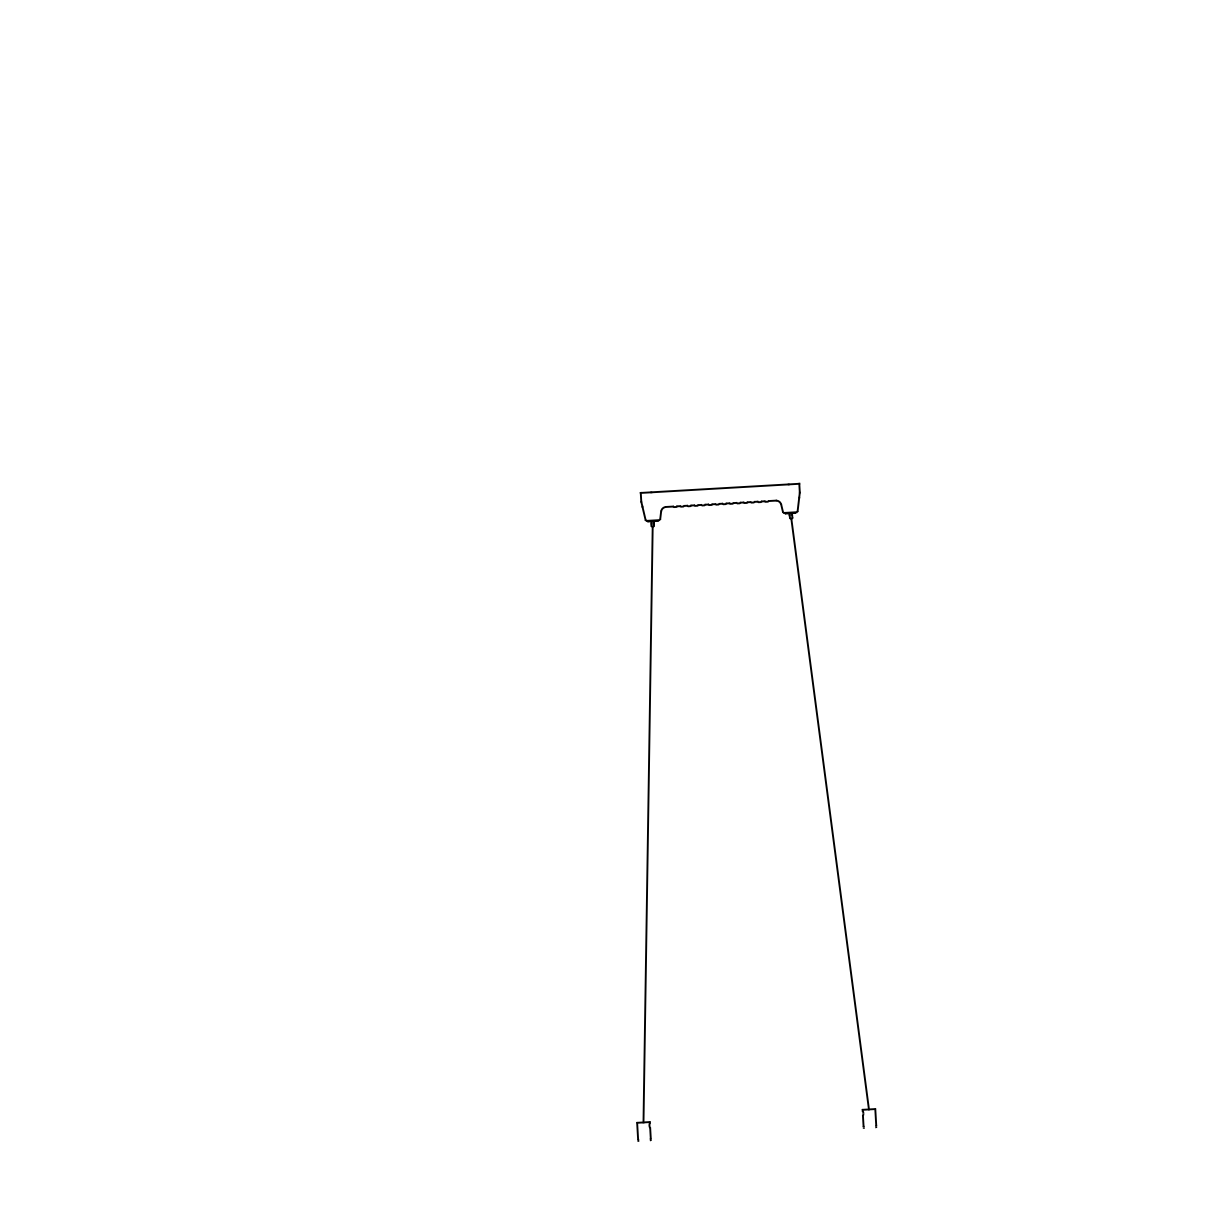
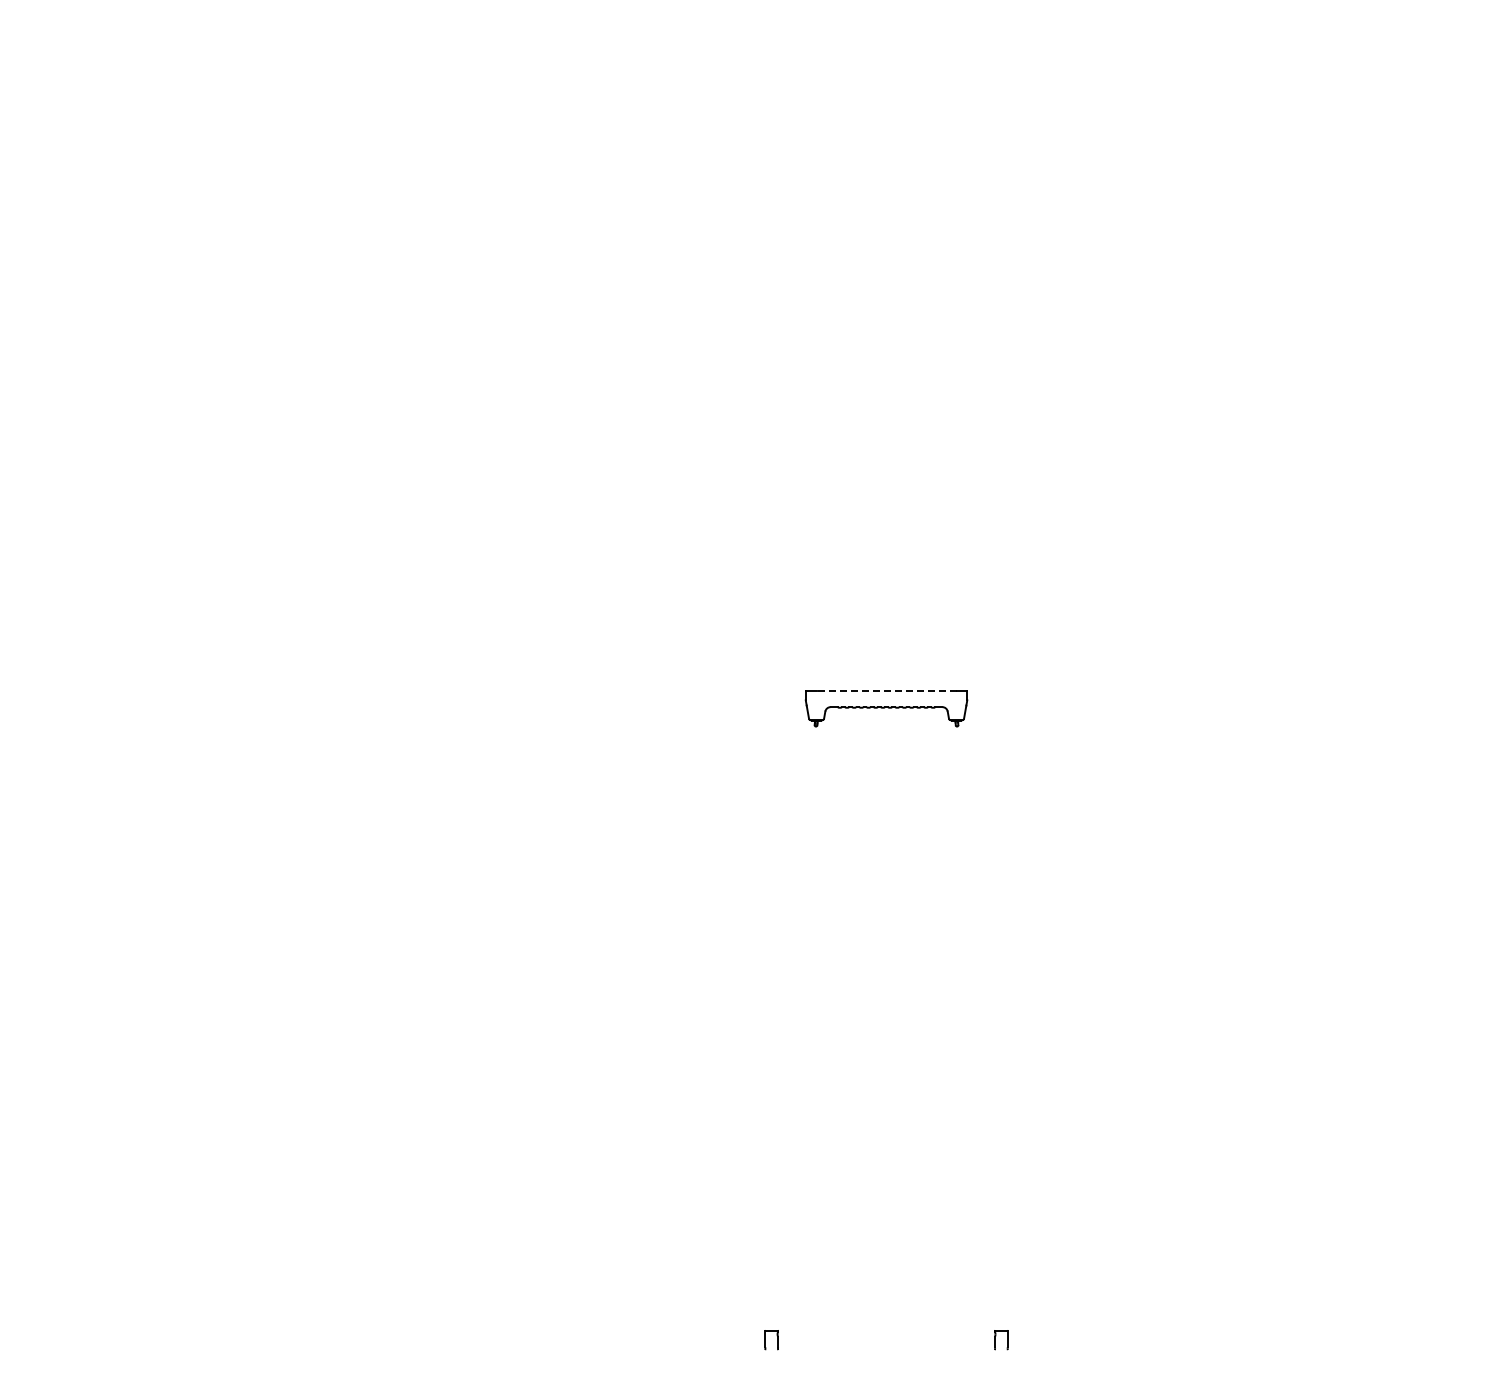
line: (719, 488) -> (886, 691), solid -> dashed
line: (830, 813) -> (979, 1028), removed
line: (647, 824) -> (793, 1028), removed

